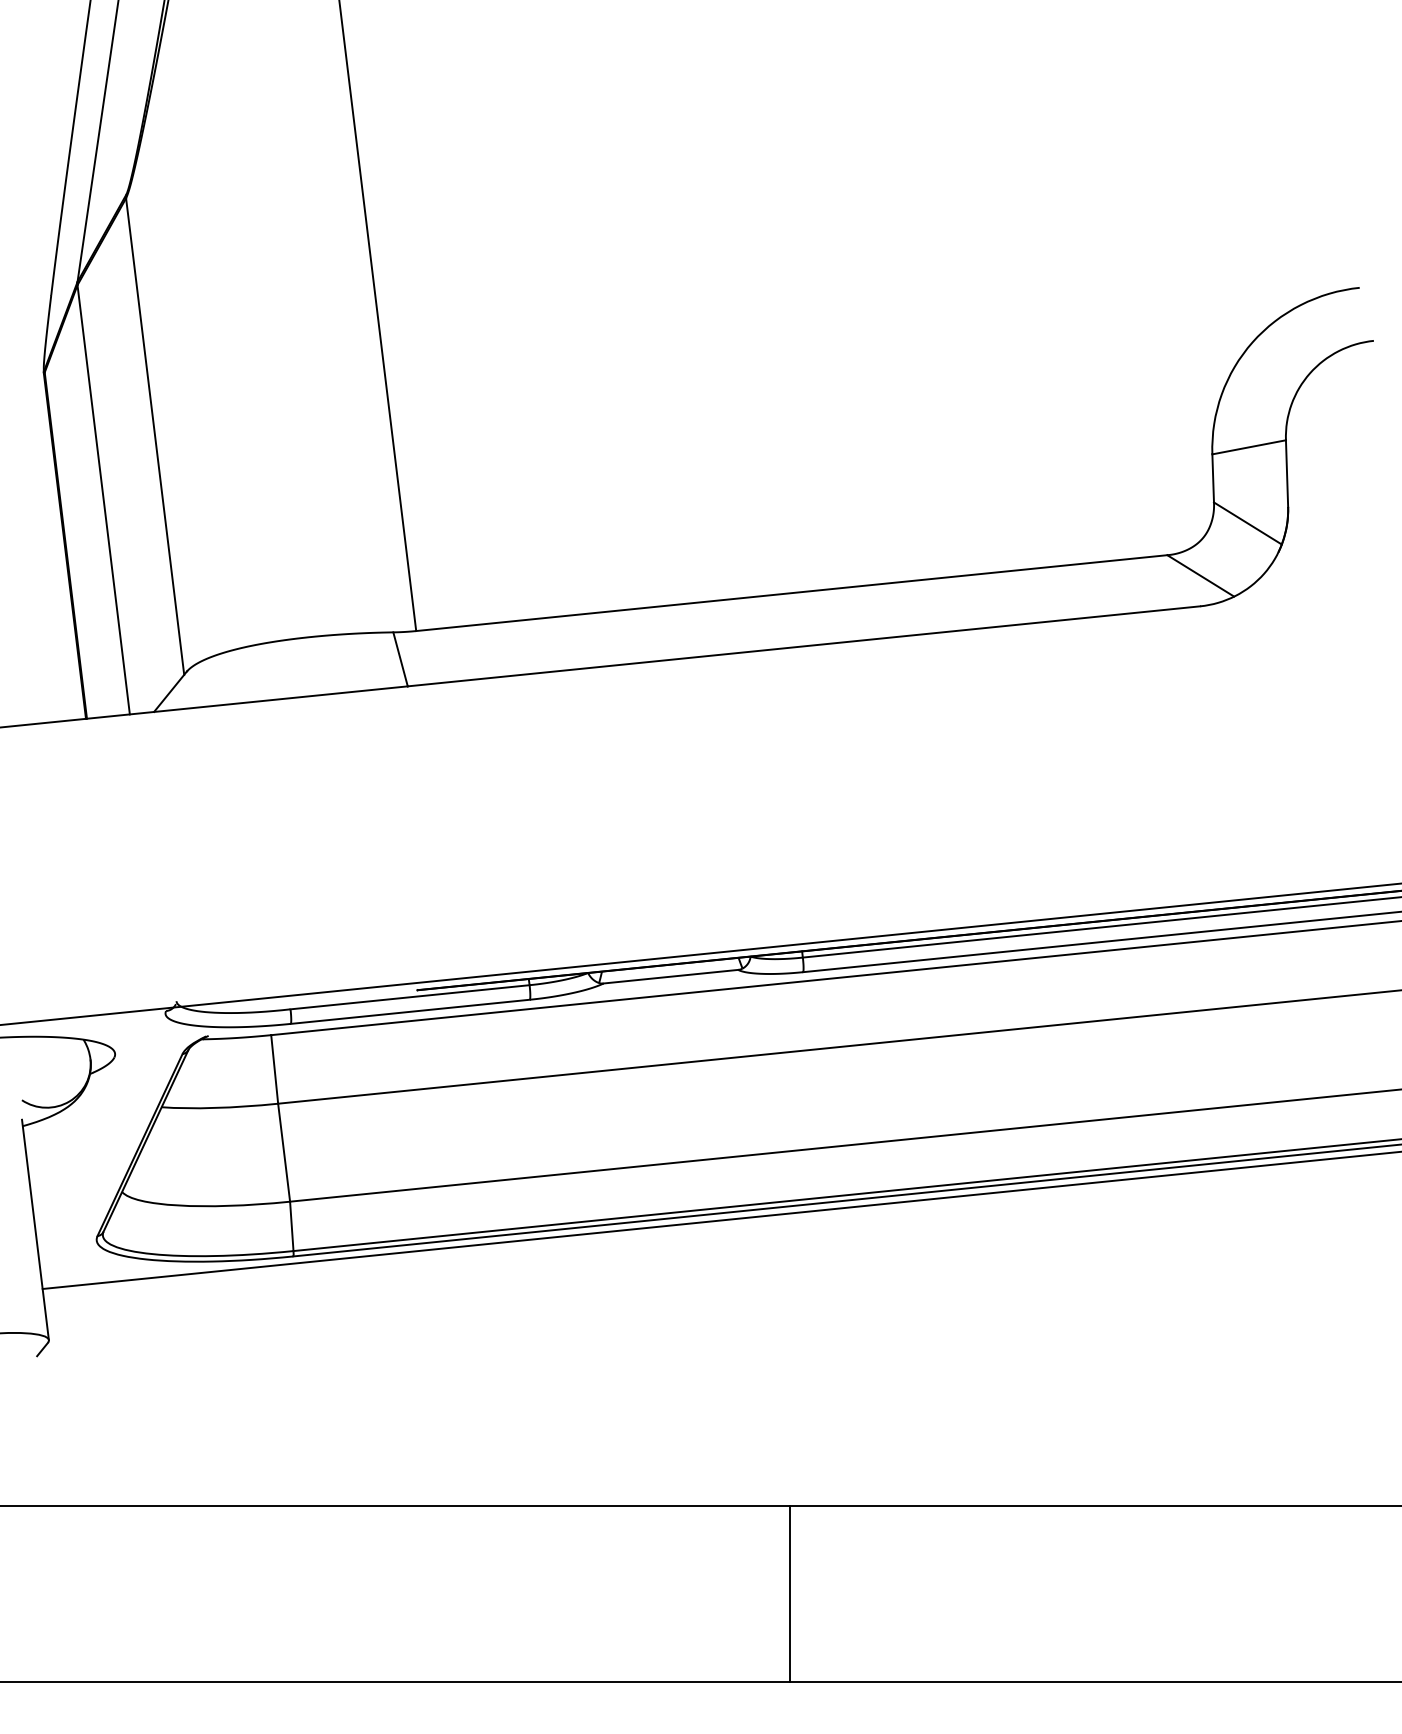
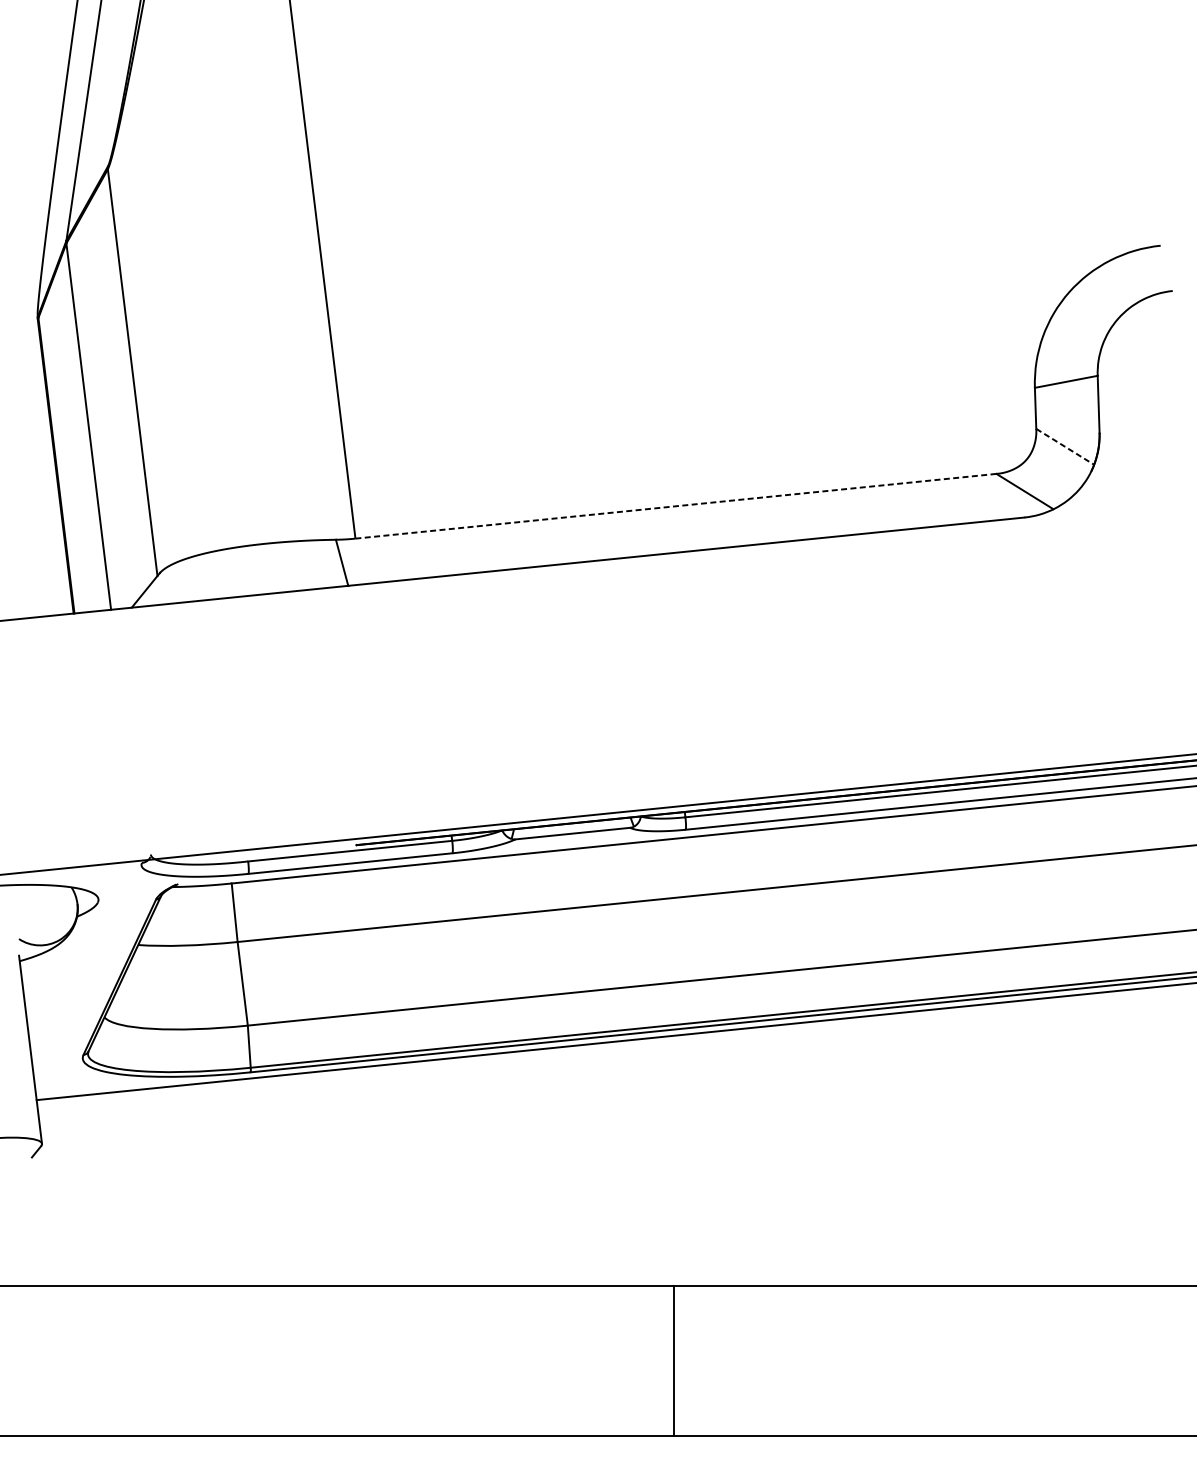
line: (1247, 523) -> (1064, 446), solid -> dashed
line: (791, 593) -> (675, 506), solid -> dashed

